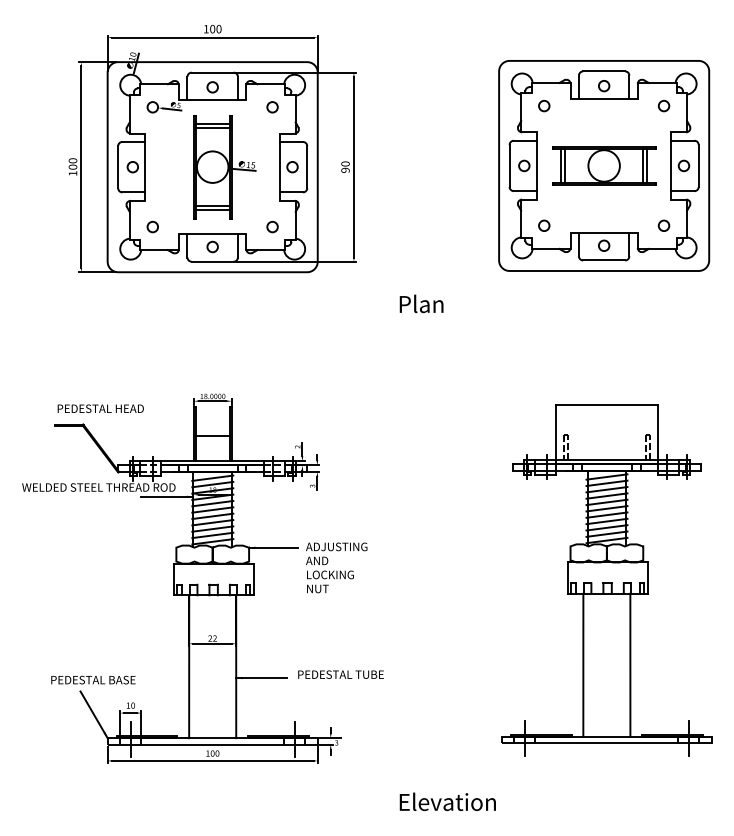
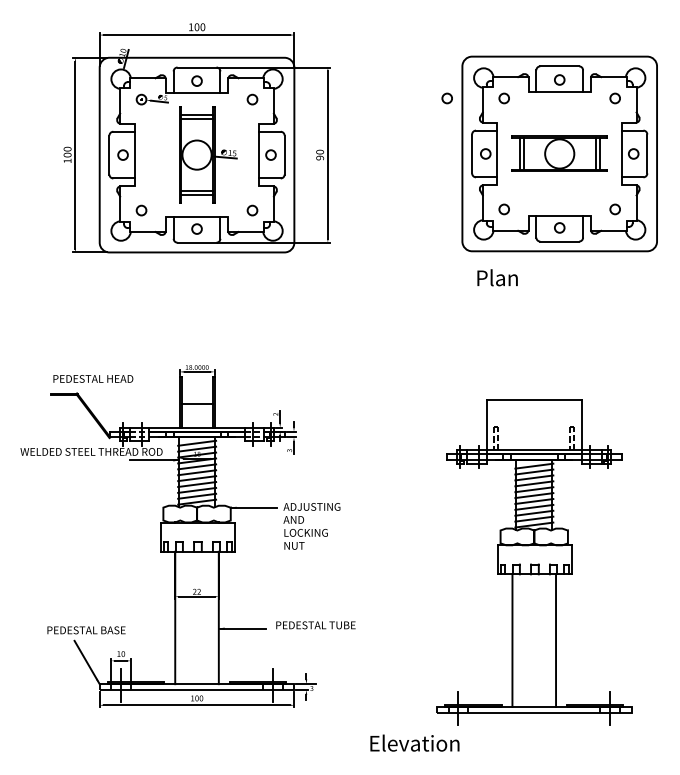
circle: (481, 106) -> (446, 98), added
text: (421, 303) -> (497, 277), moved
part: (607, 580) -> (534, 562), moved

